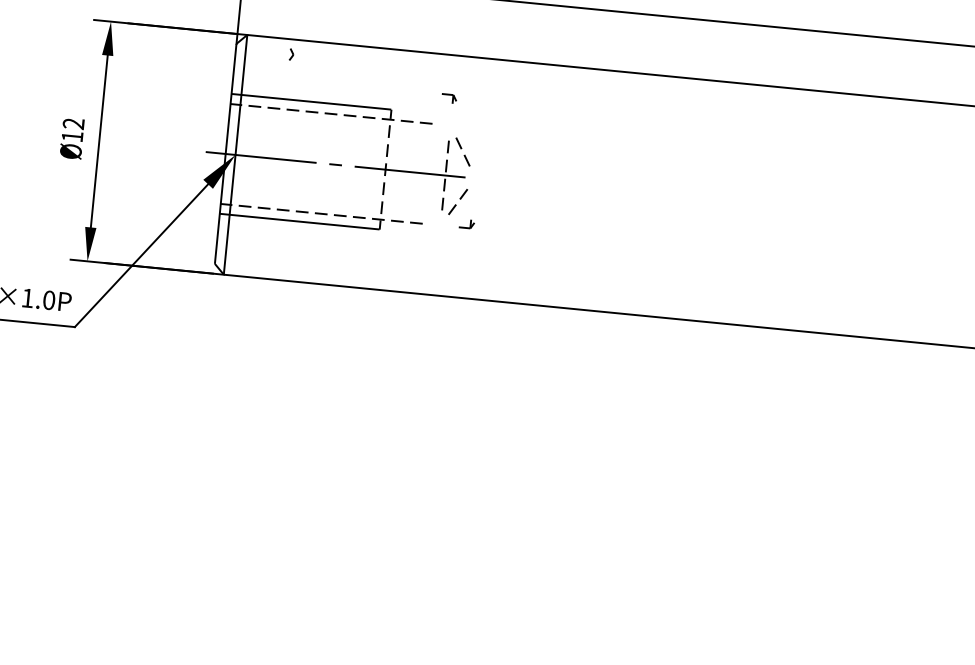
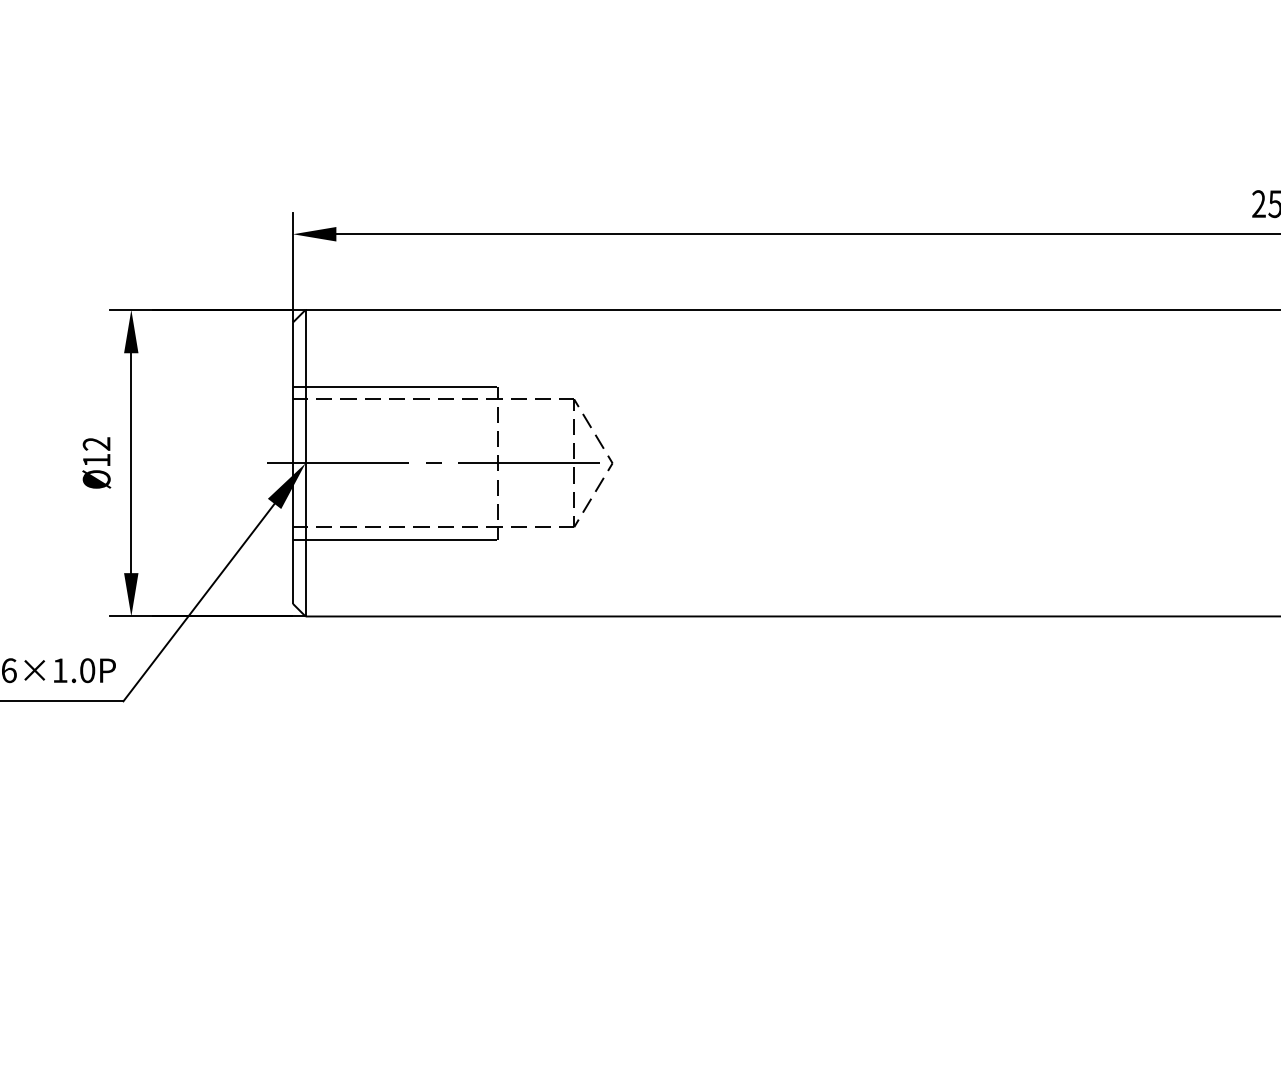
part: (291, 54) -> (610, 463), moved
part: (449, 98) -> (569, 404), moved
part: (467, 223) -> (569, 521), moved

